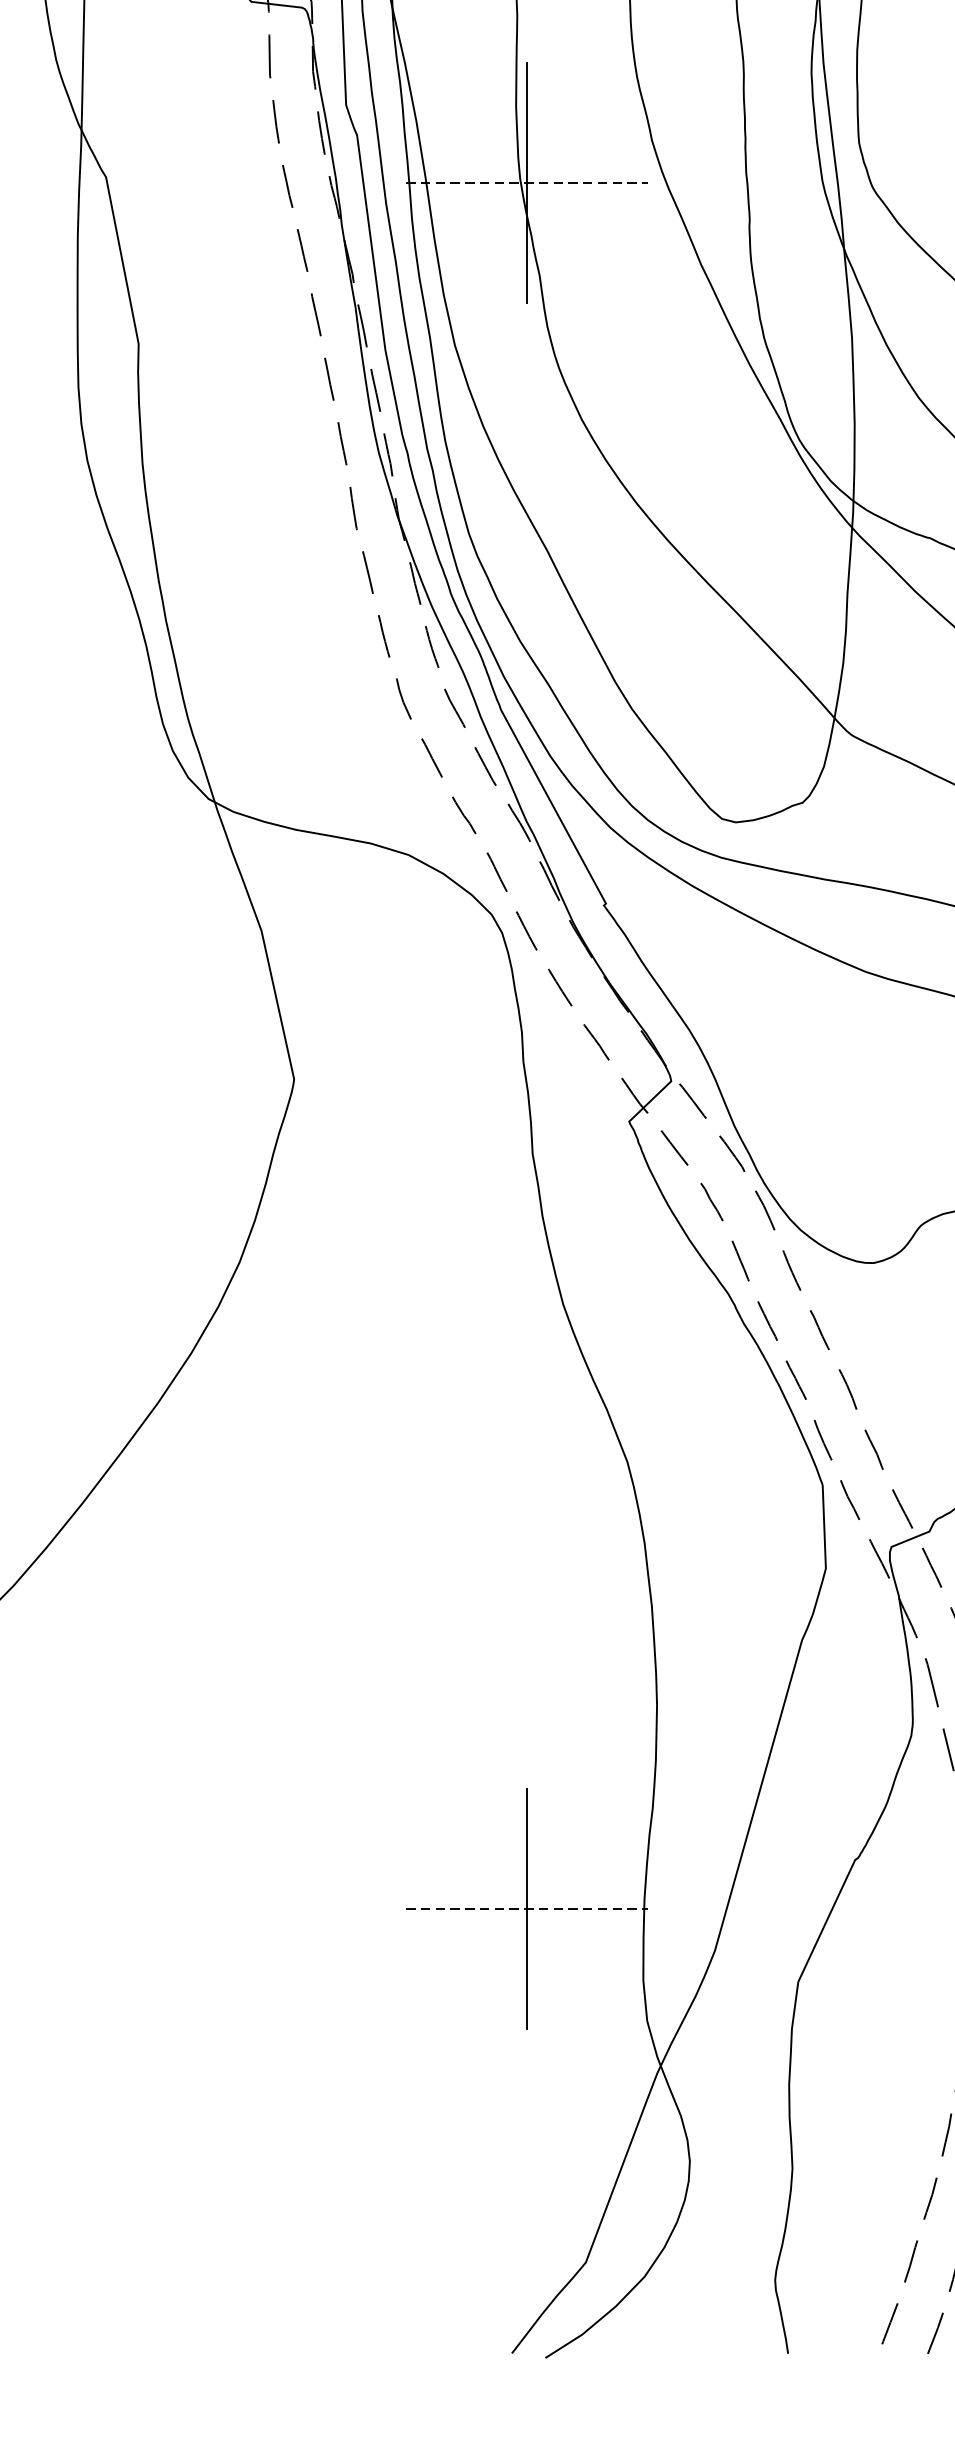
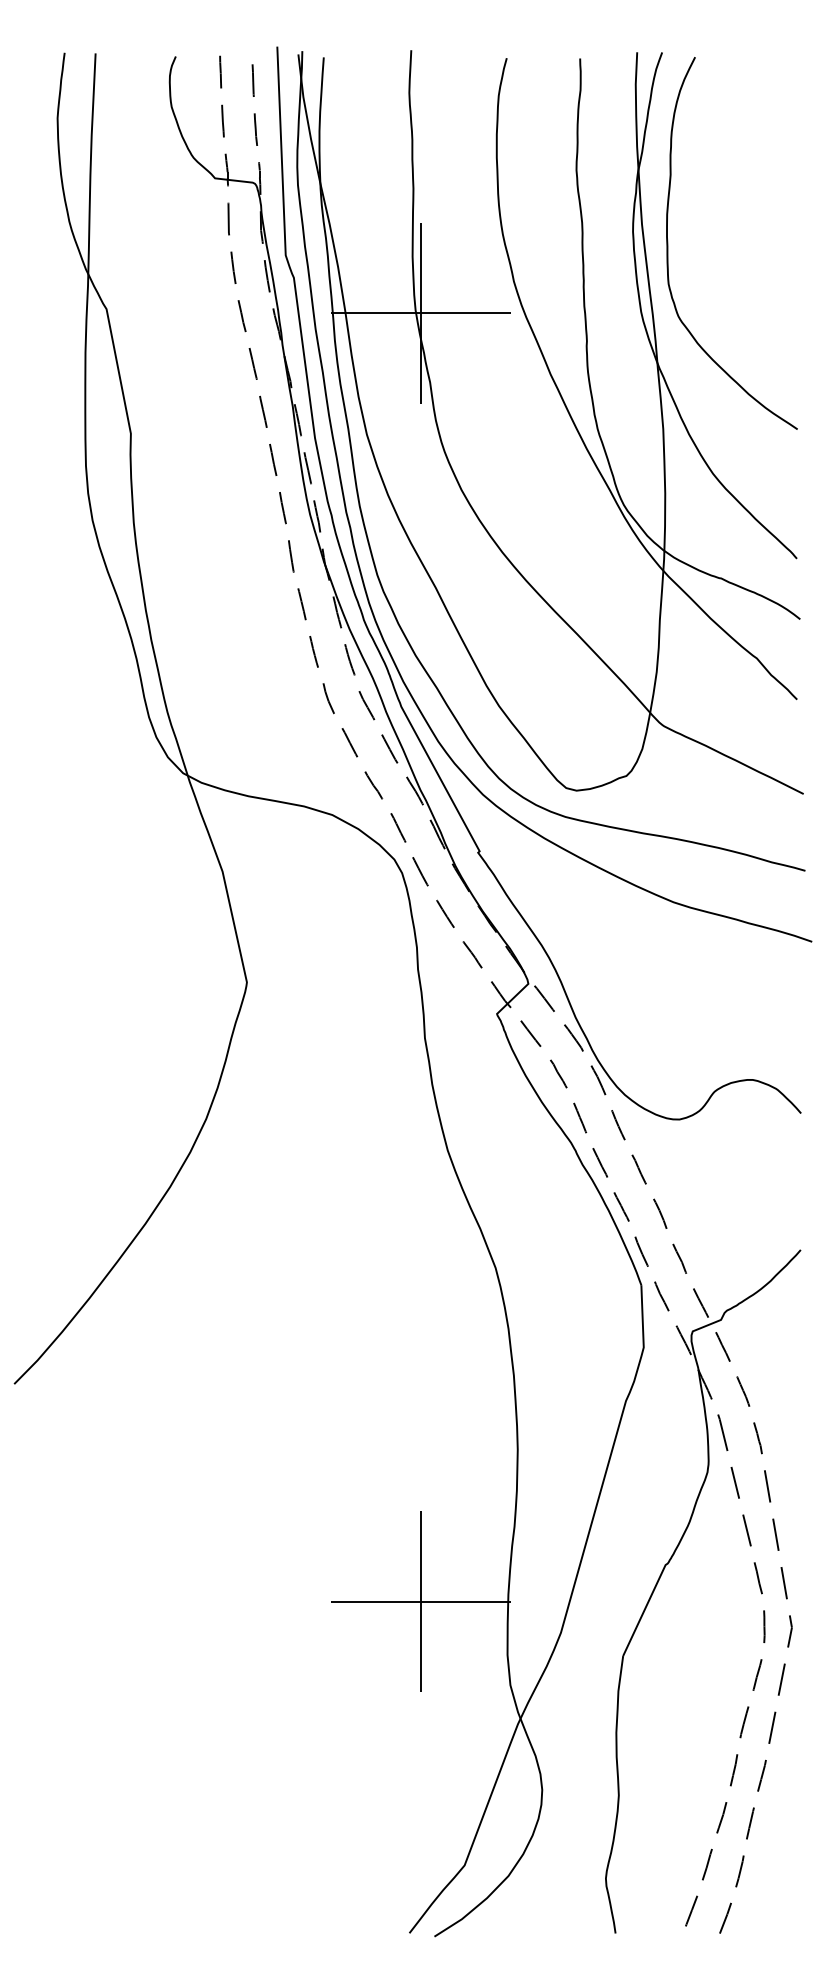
line: (526, 182) -> (420, 313), dashed -> solid
line: (526, 1908) -> (420, 1601), dashed -> solid

